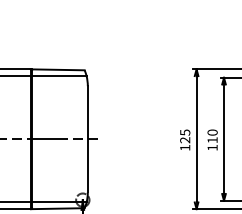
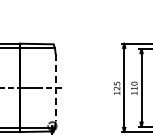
line: (87, 138) -> (55, 87), solid -> dashed

